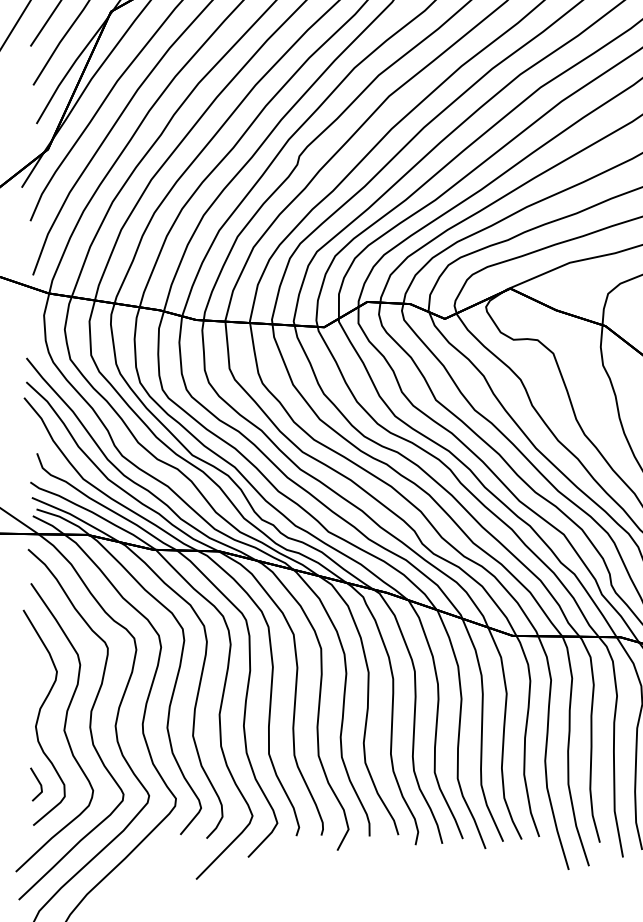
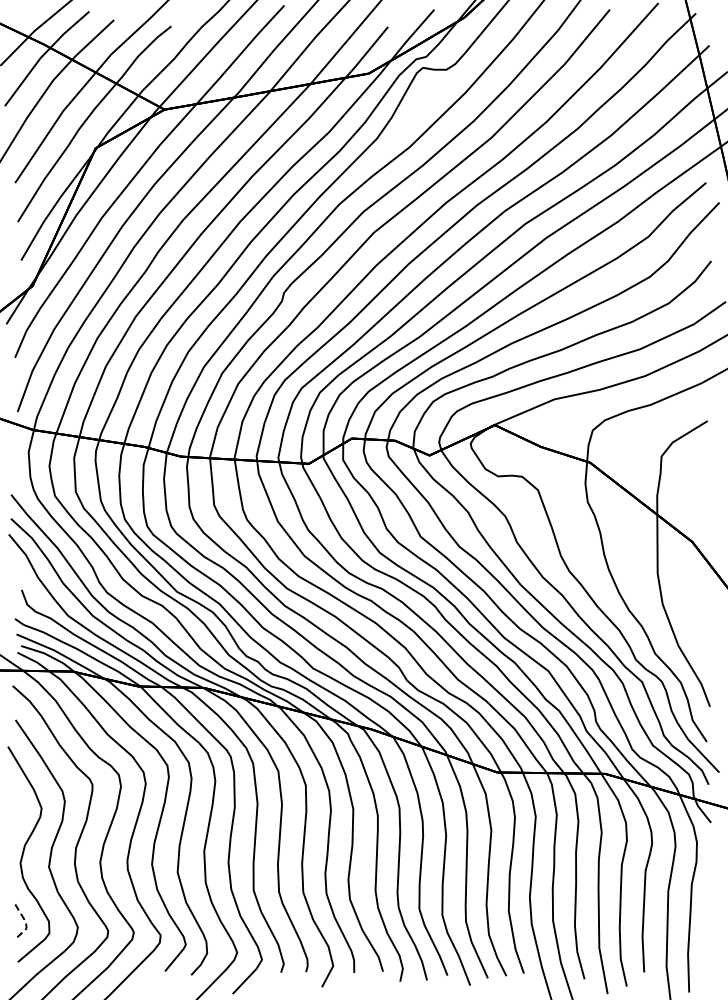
line: (40, 784) -> (25, 921), solid -> dashed

